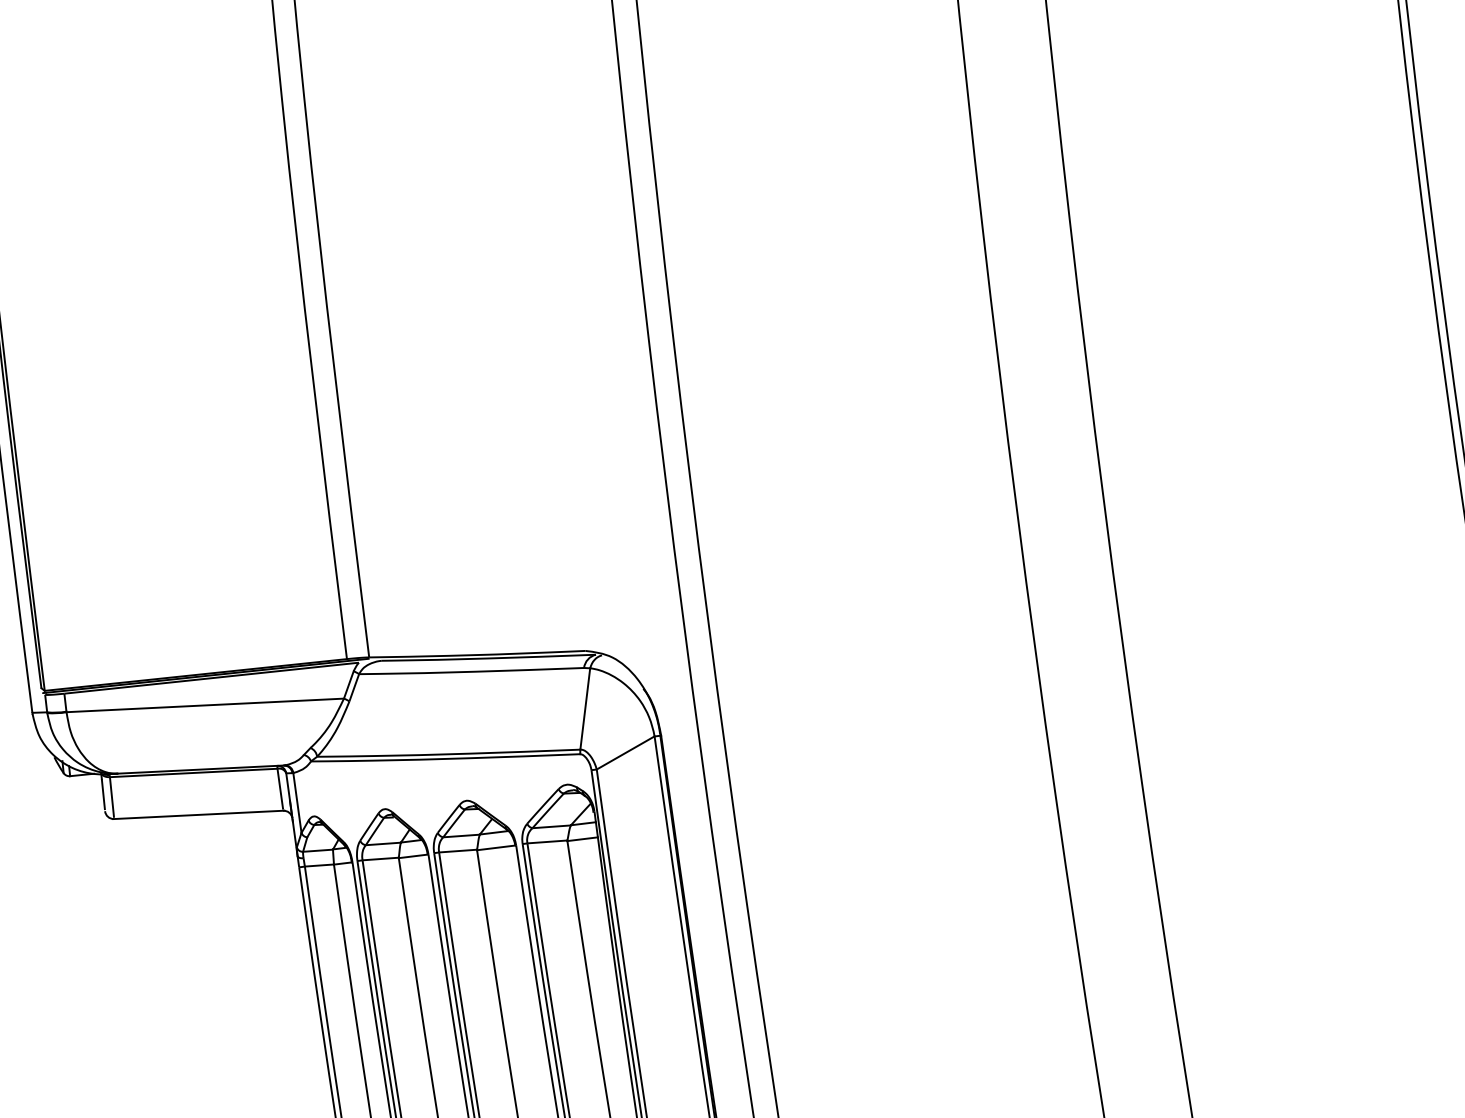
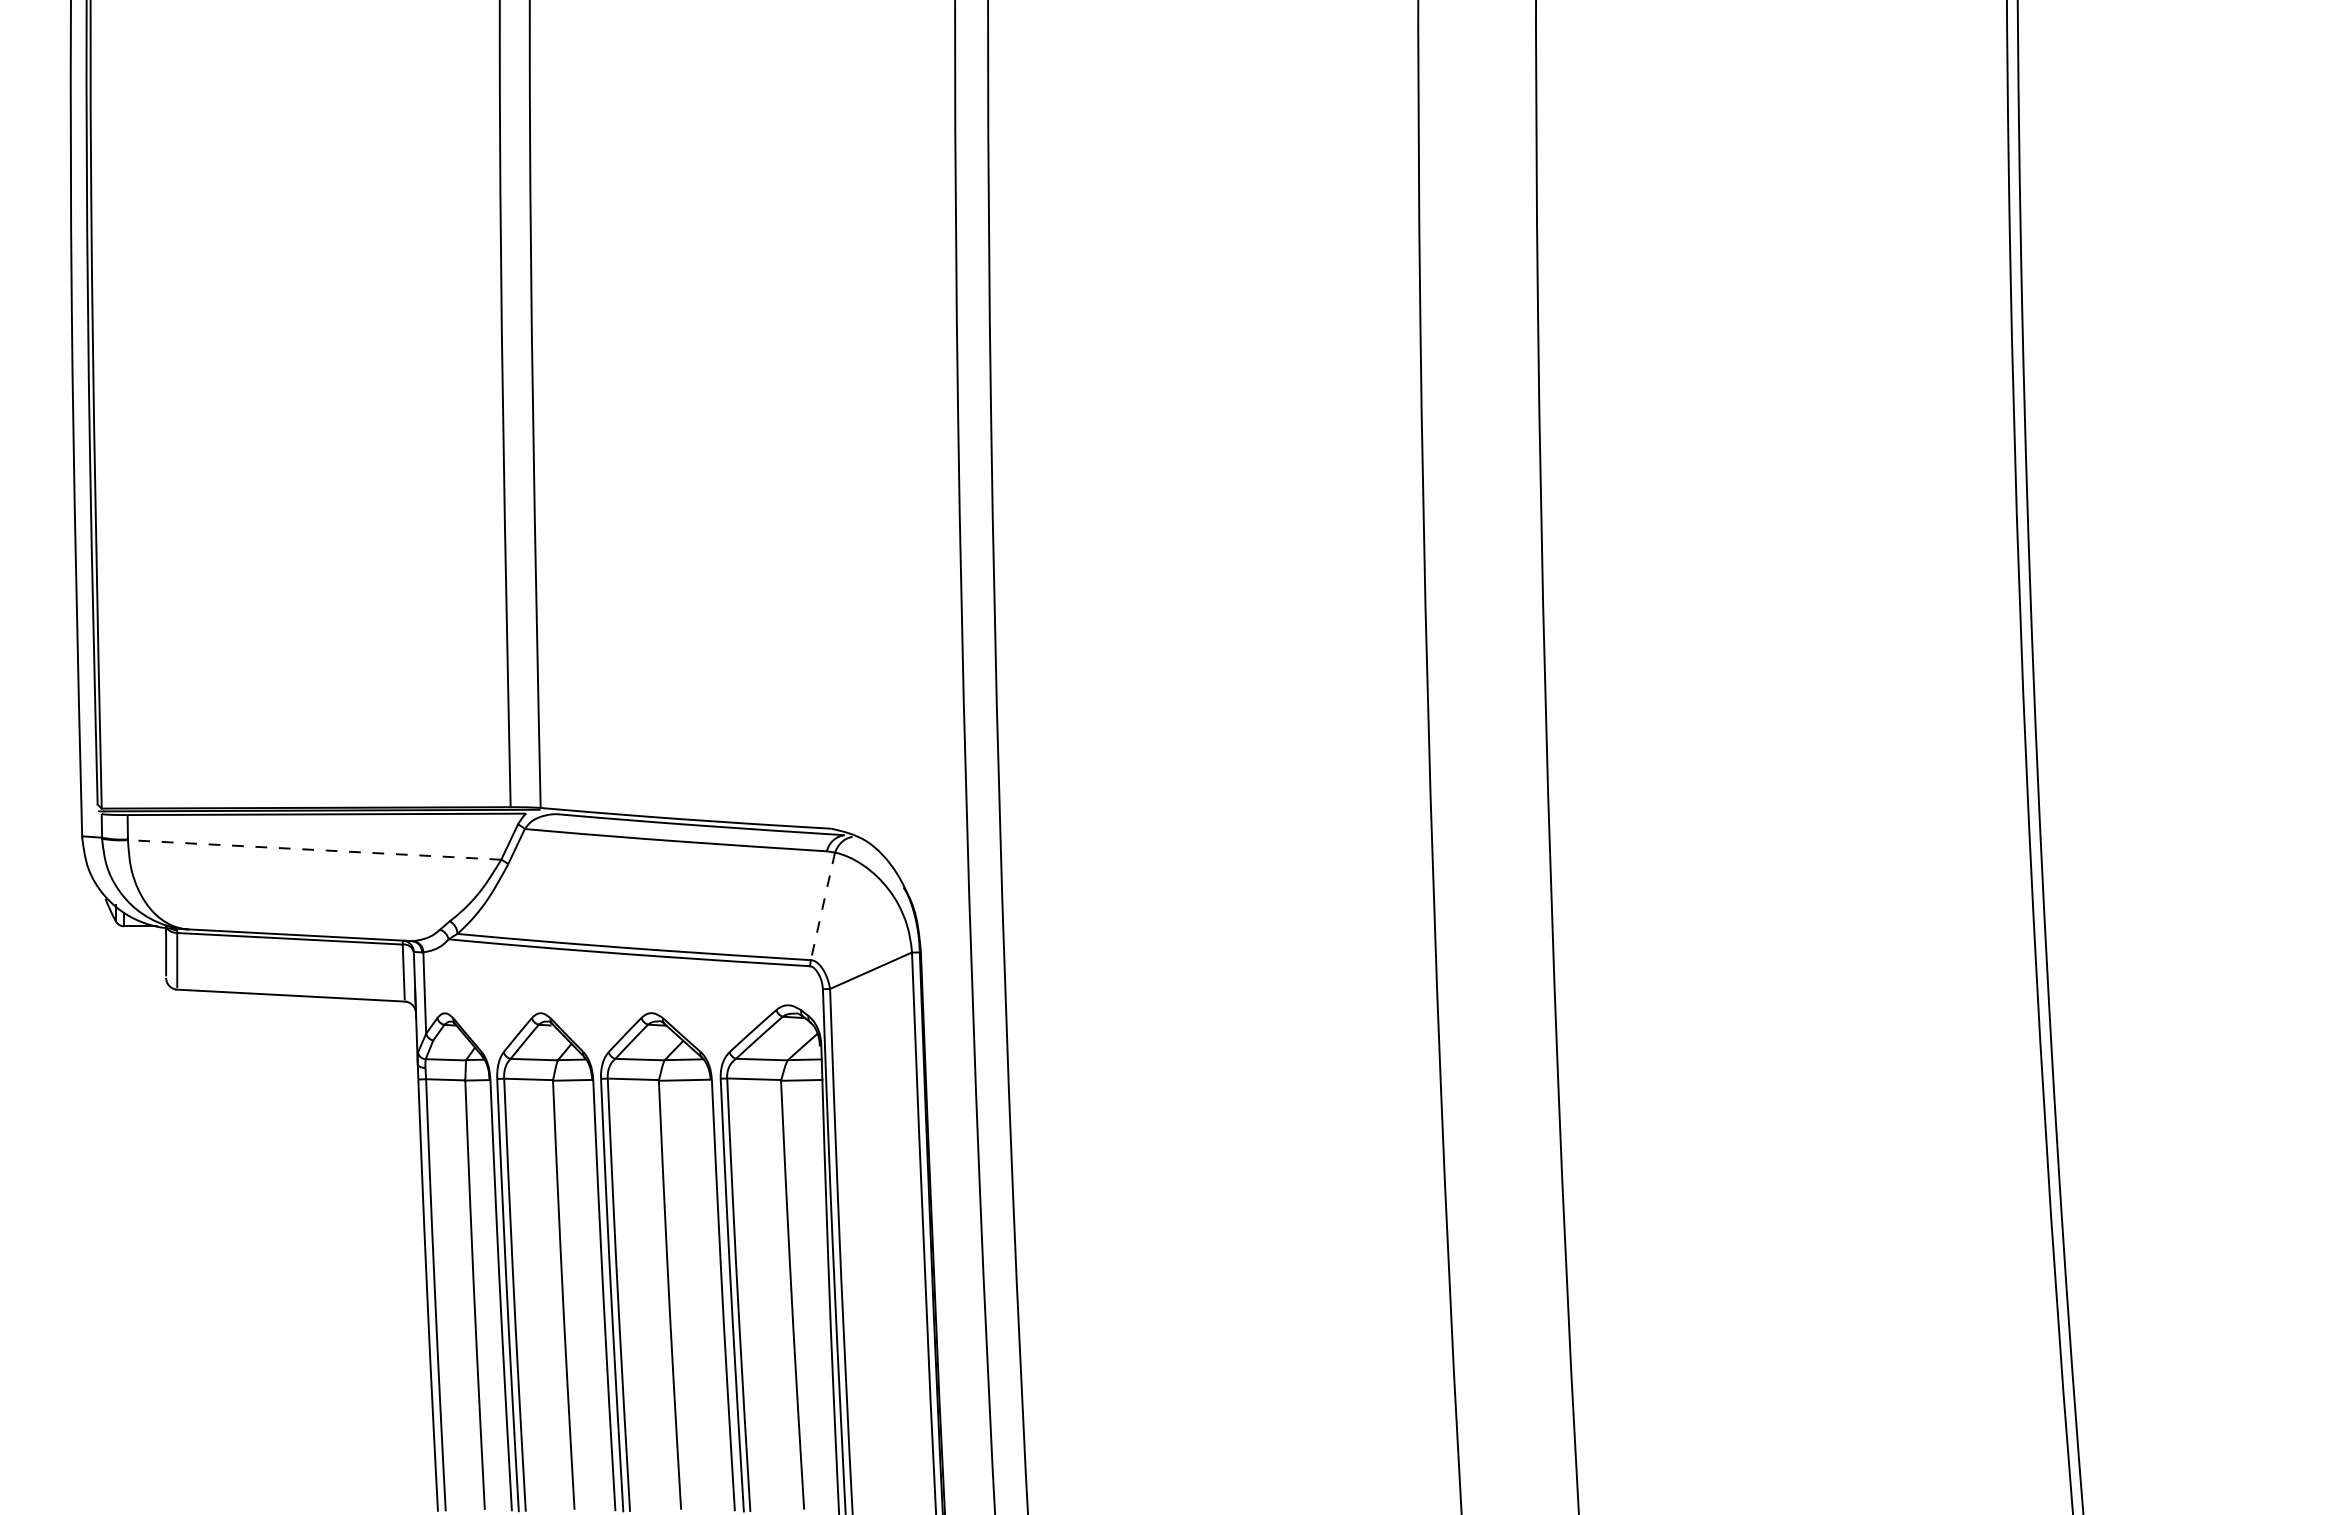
line: (205, 705) -> (314, 849), solid -> dashed
line: (584, 709) -> (822, 906), solid -> dashed

